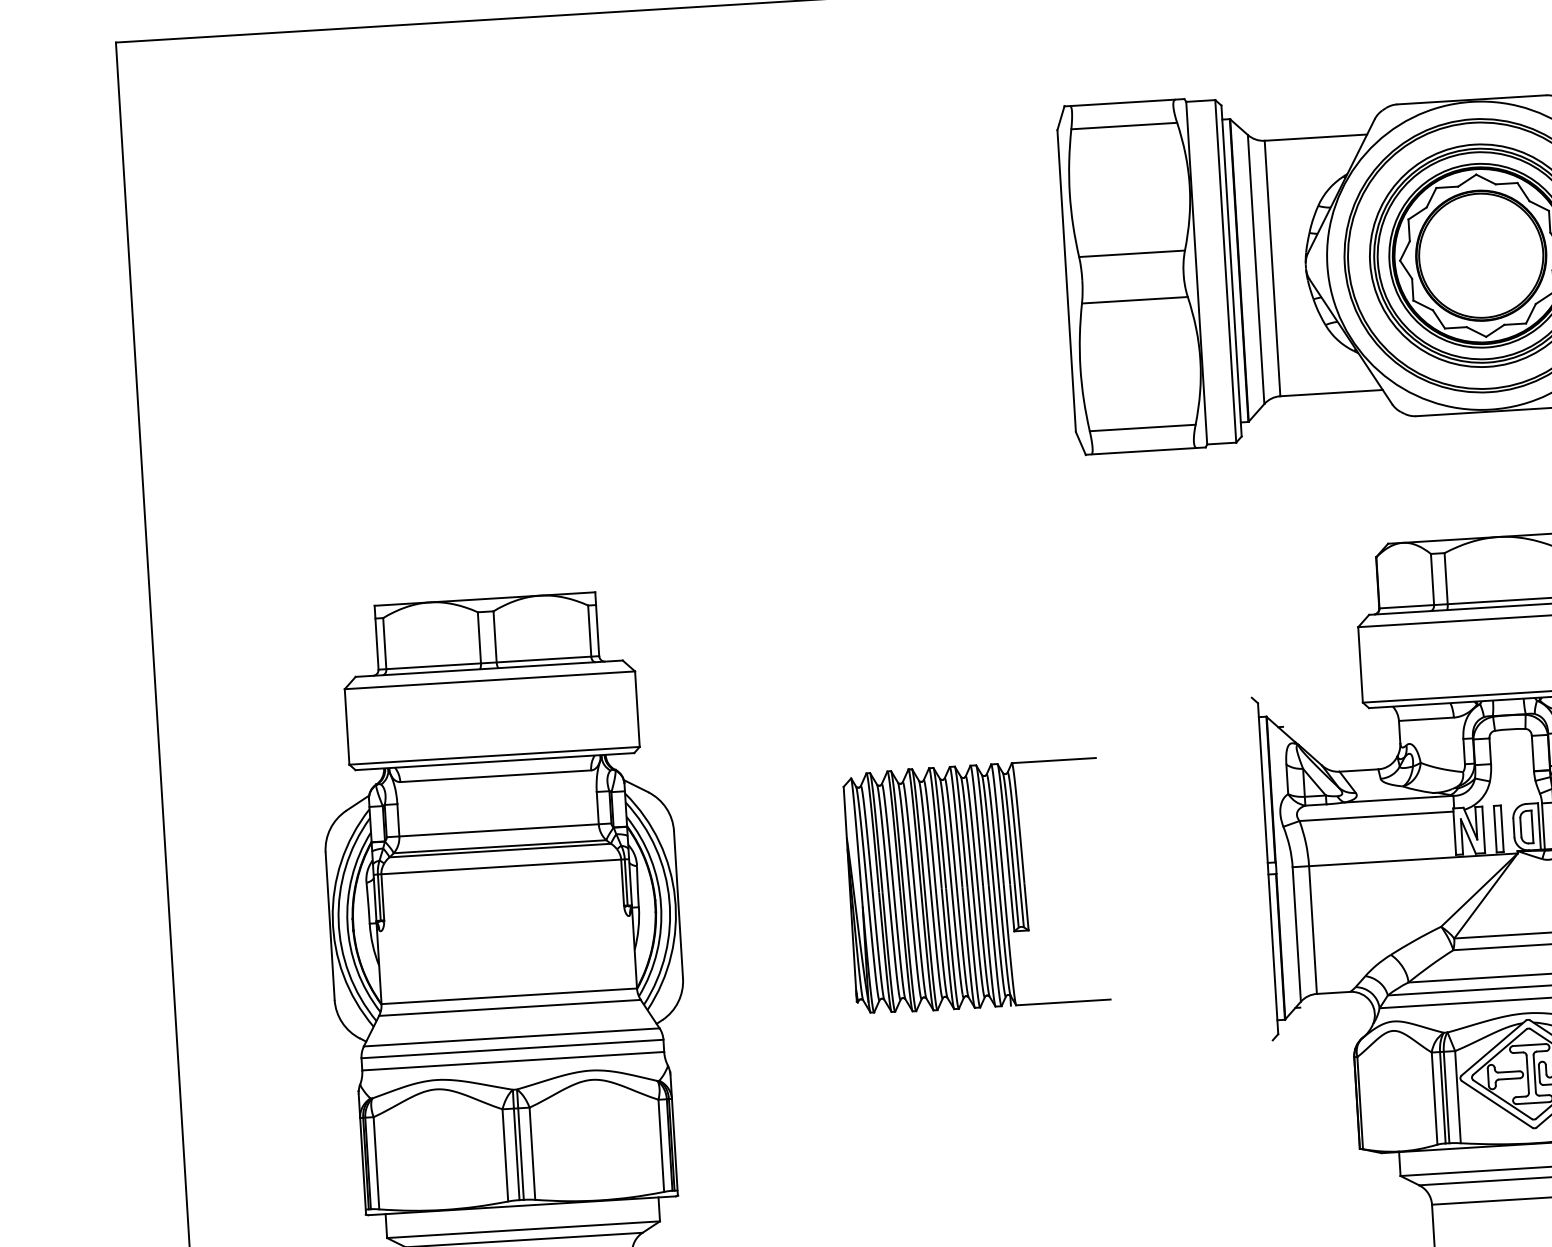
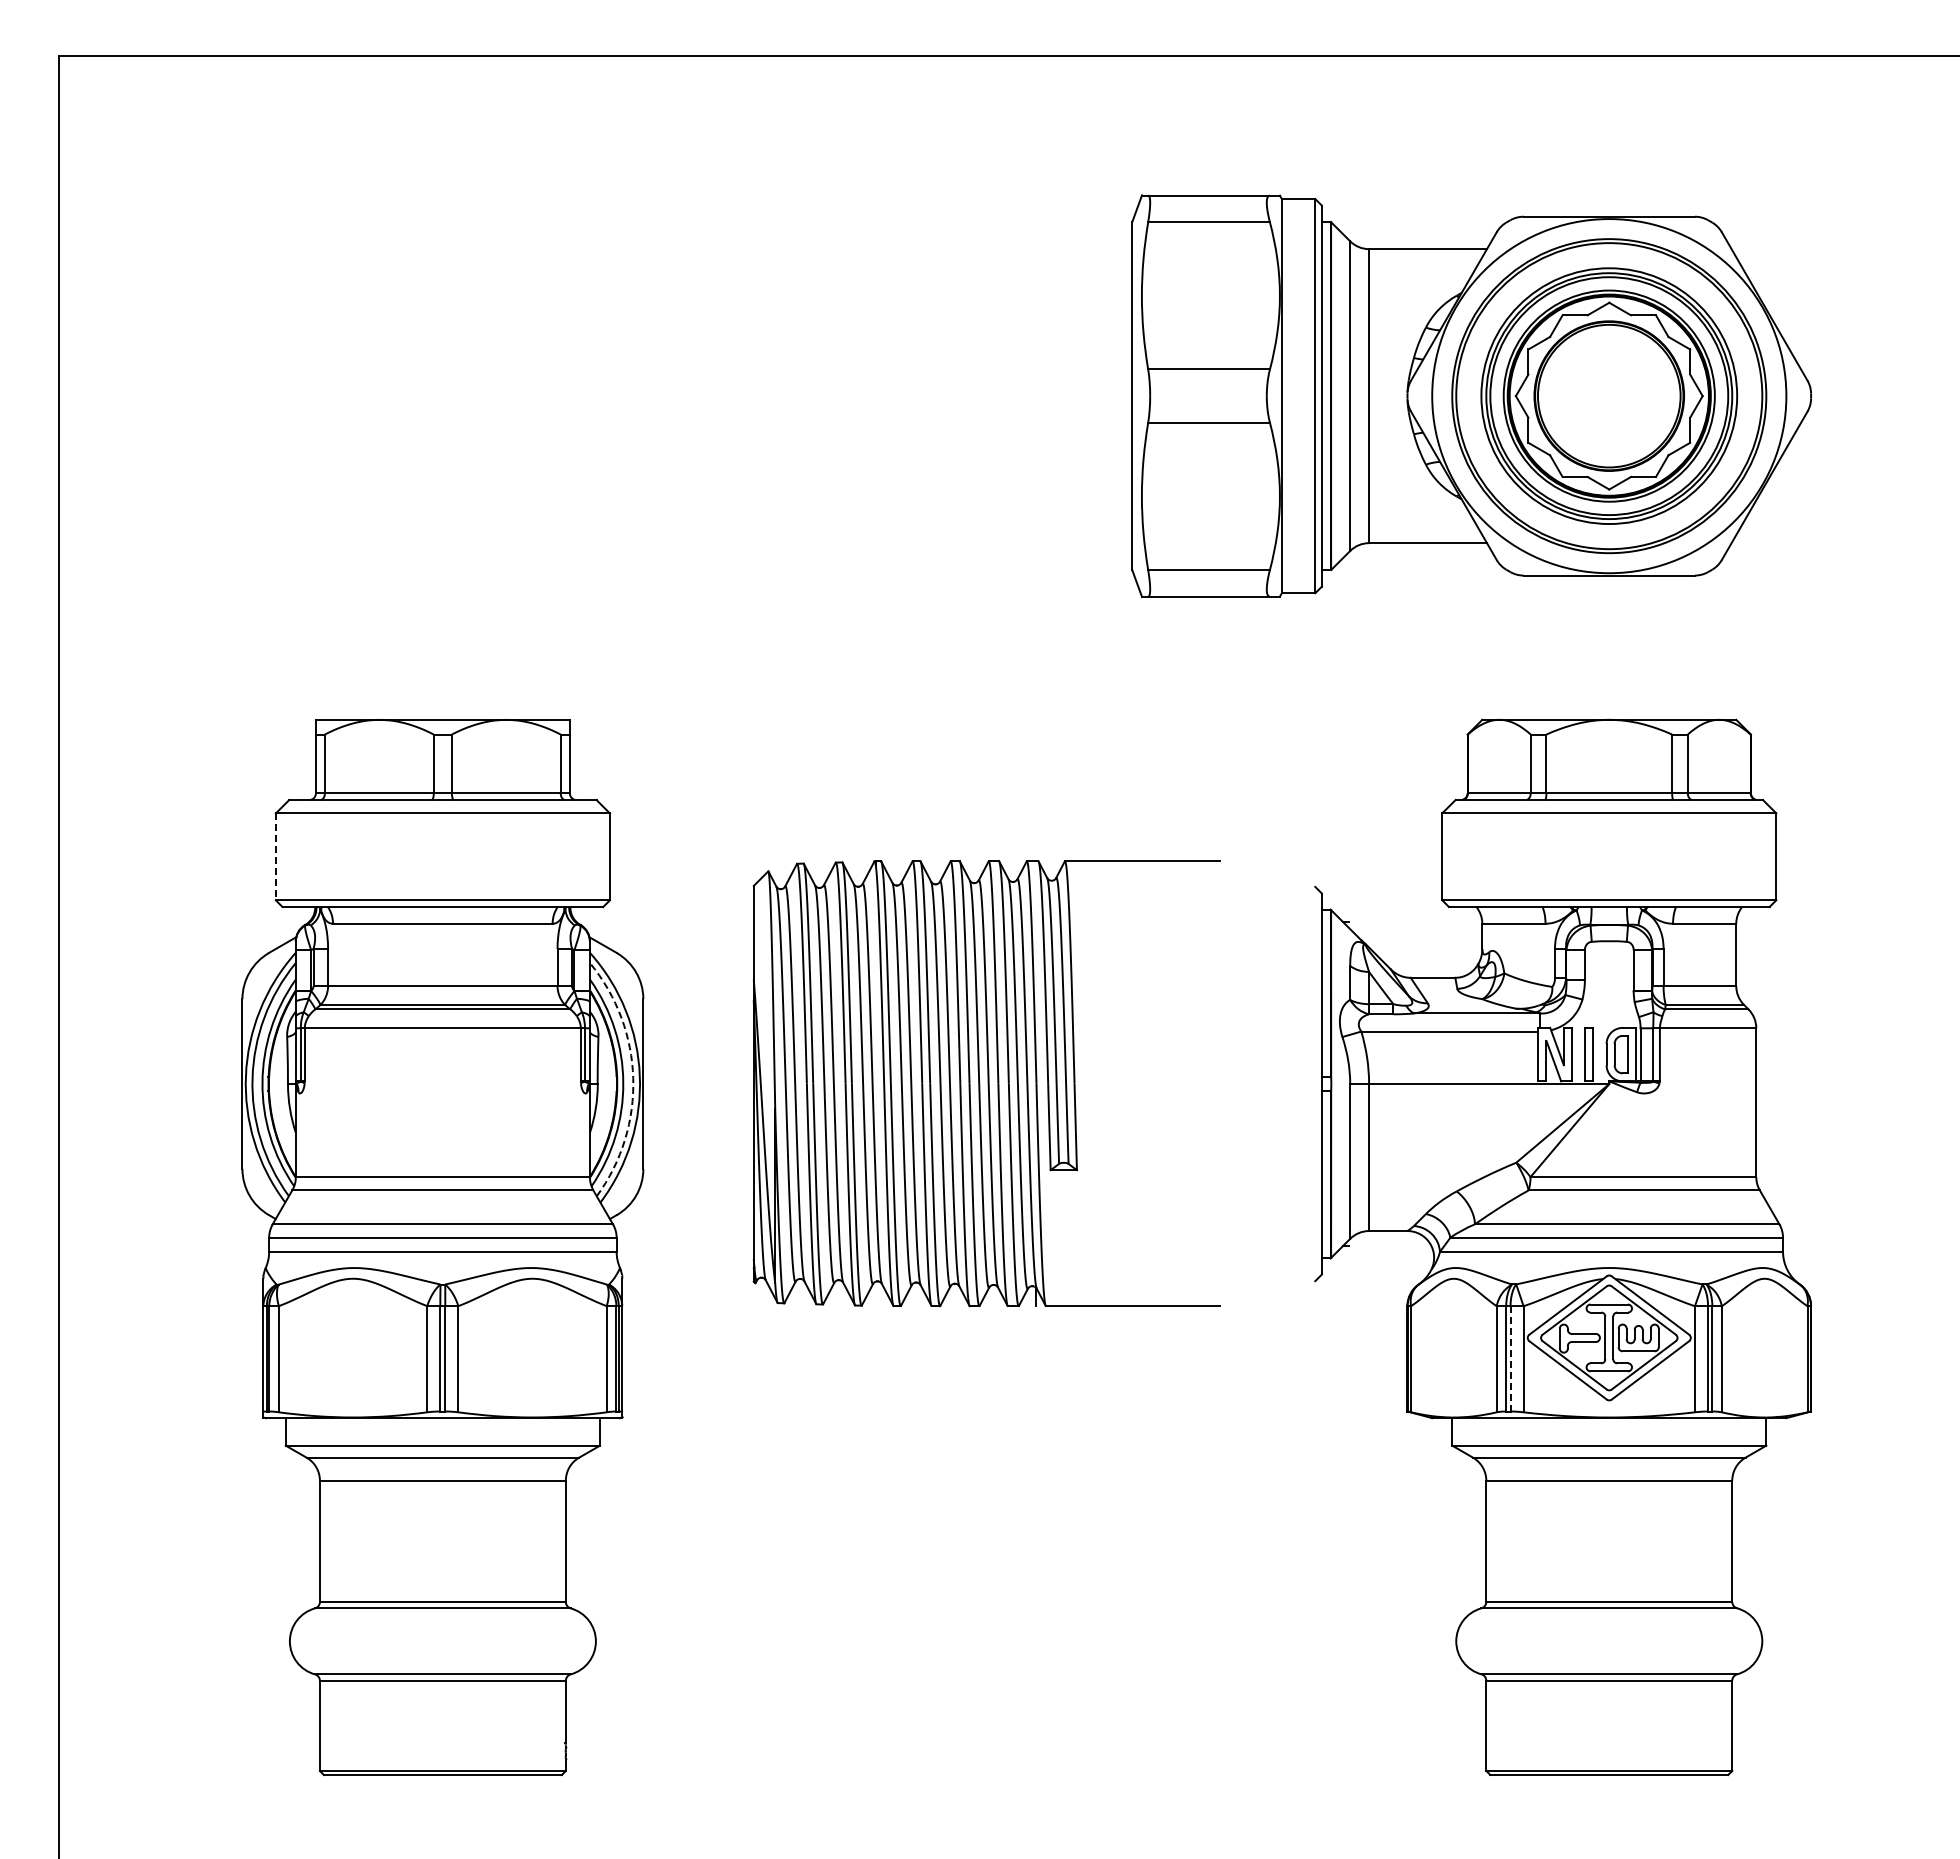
line: (346, 727) -> (275, 857), solid -> dashed
part: (976, 886) -> (986, 1084), size x1.6
arc: (669, 900) -> (633, 1078), solid -> dashed
line: (1446, 1097) -> (1510, 1358), solid -> dashed

